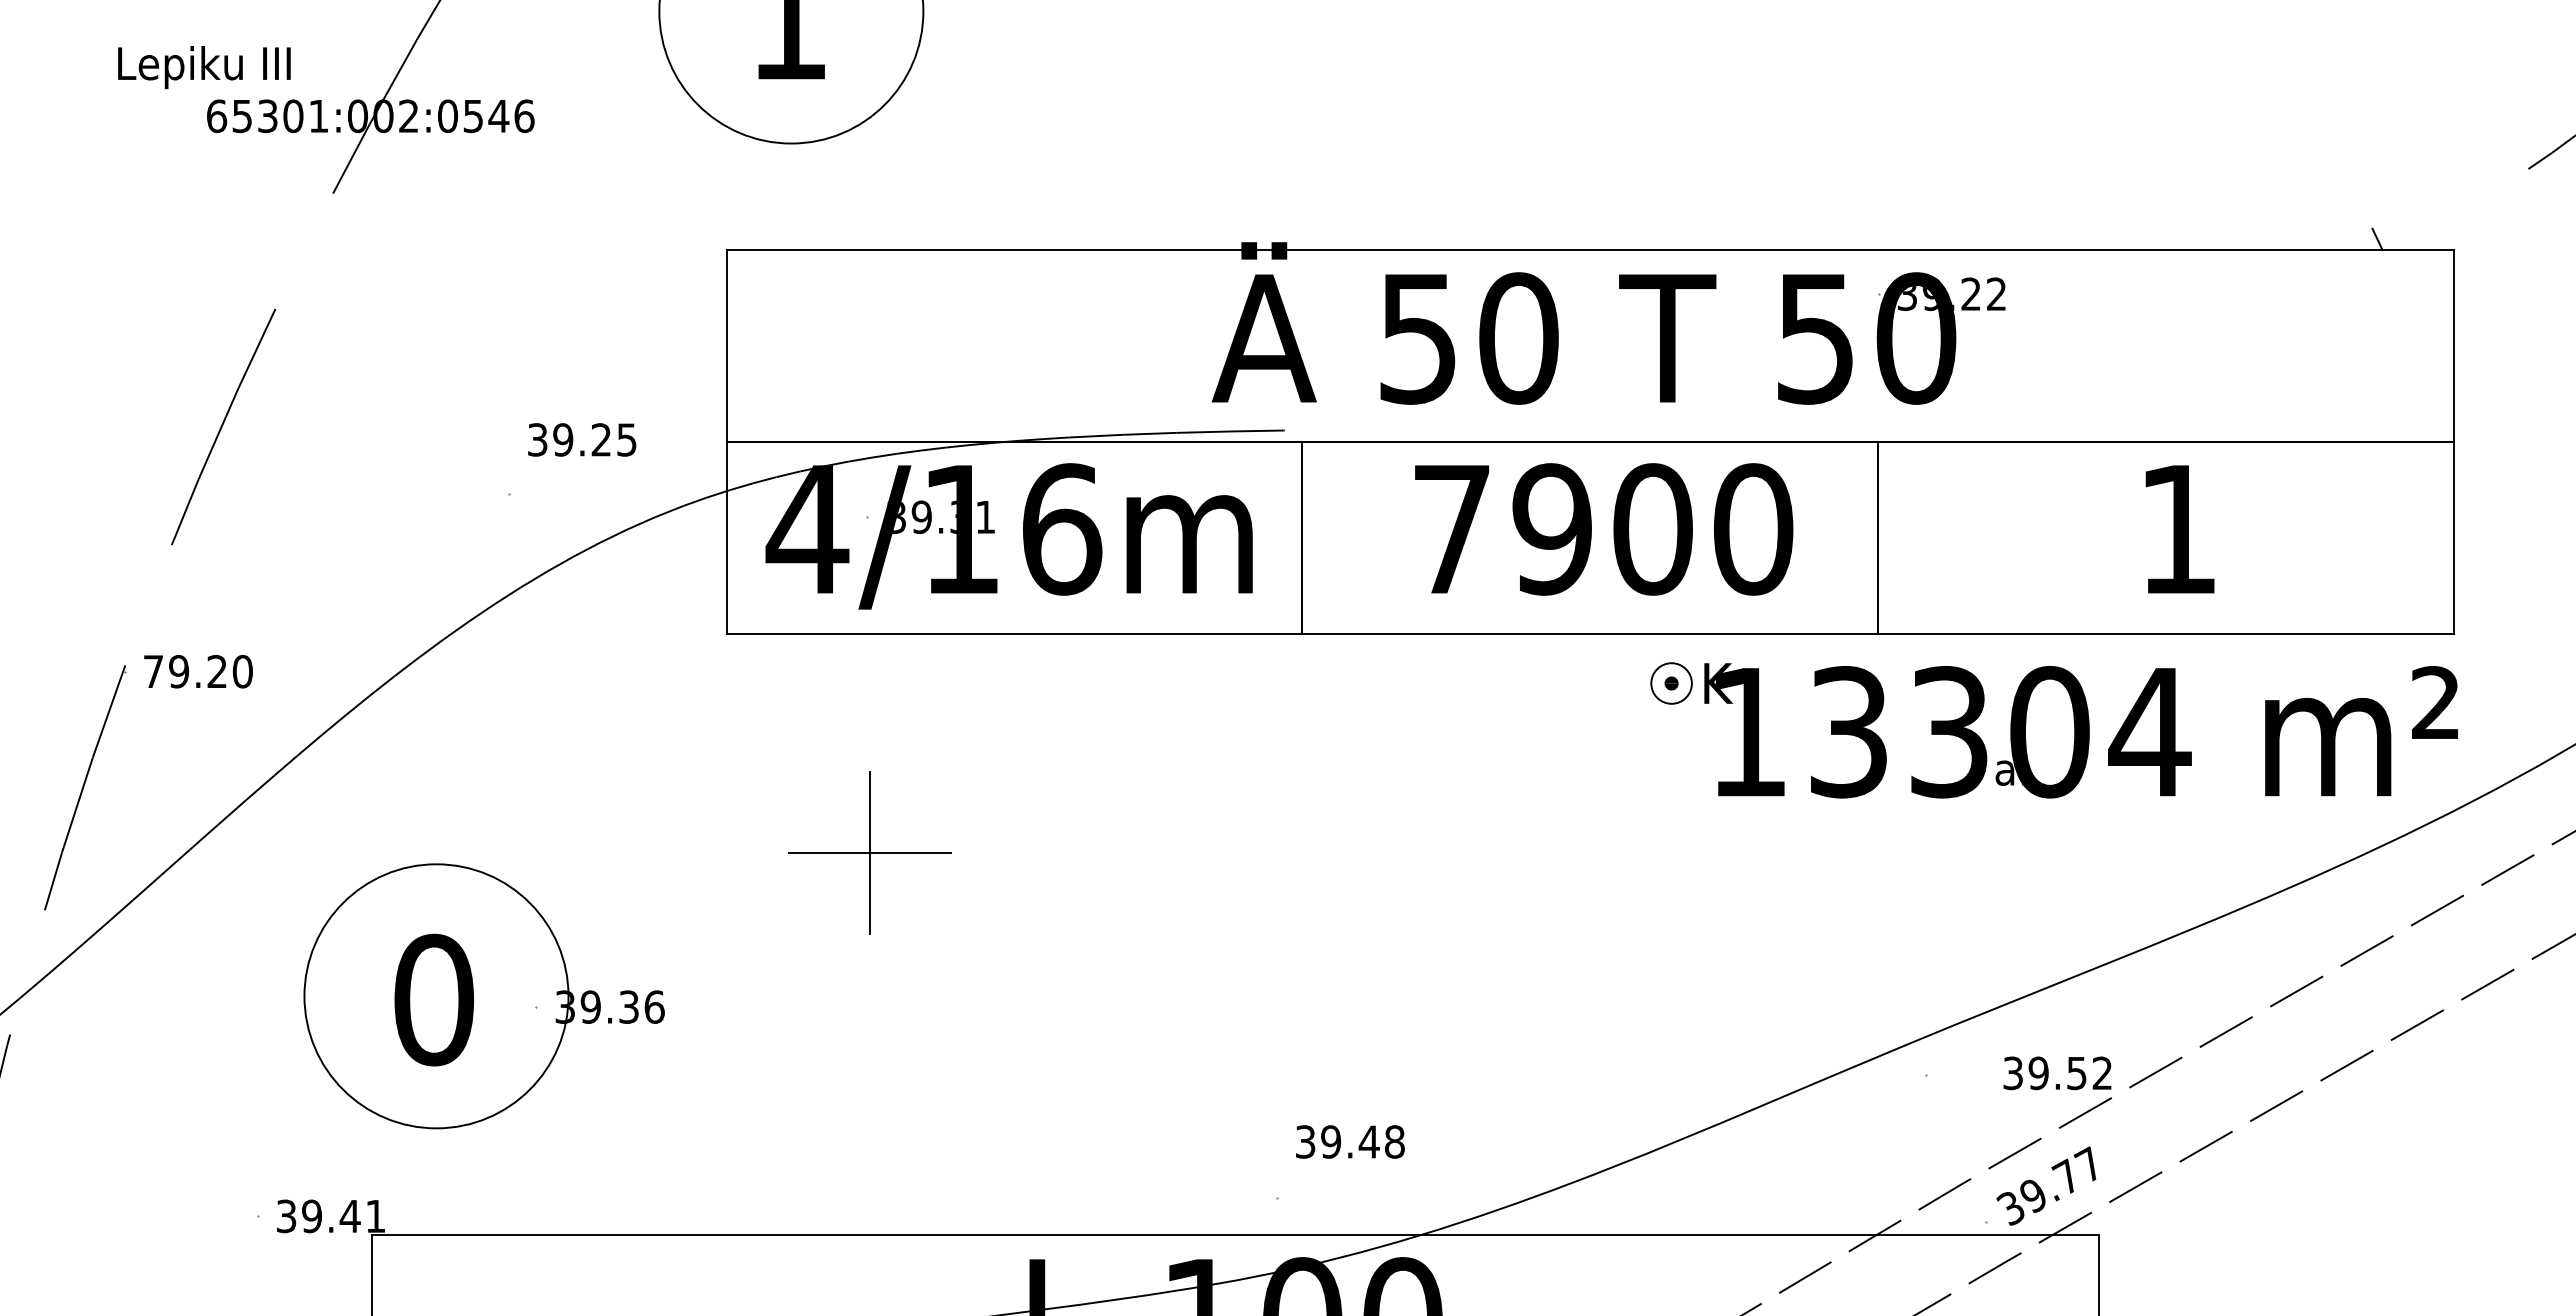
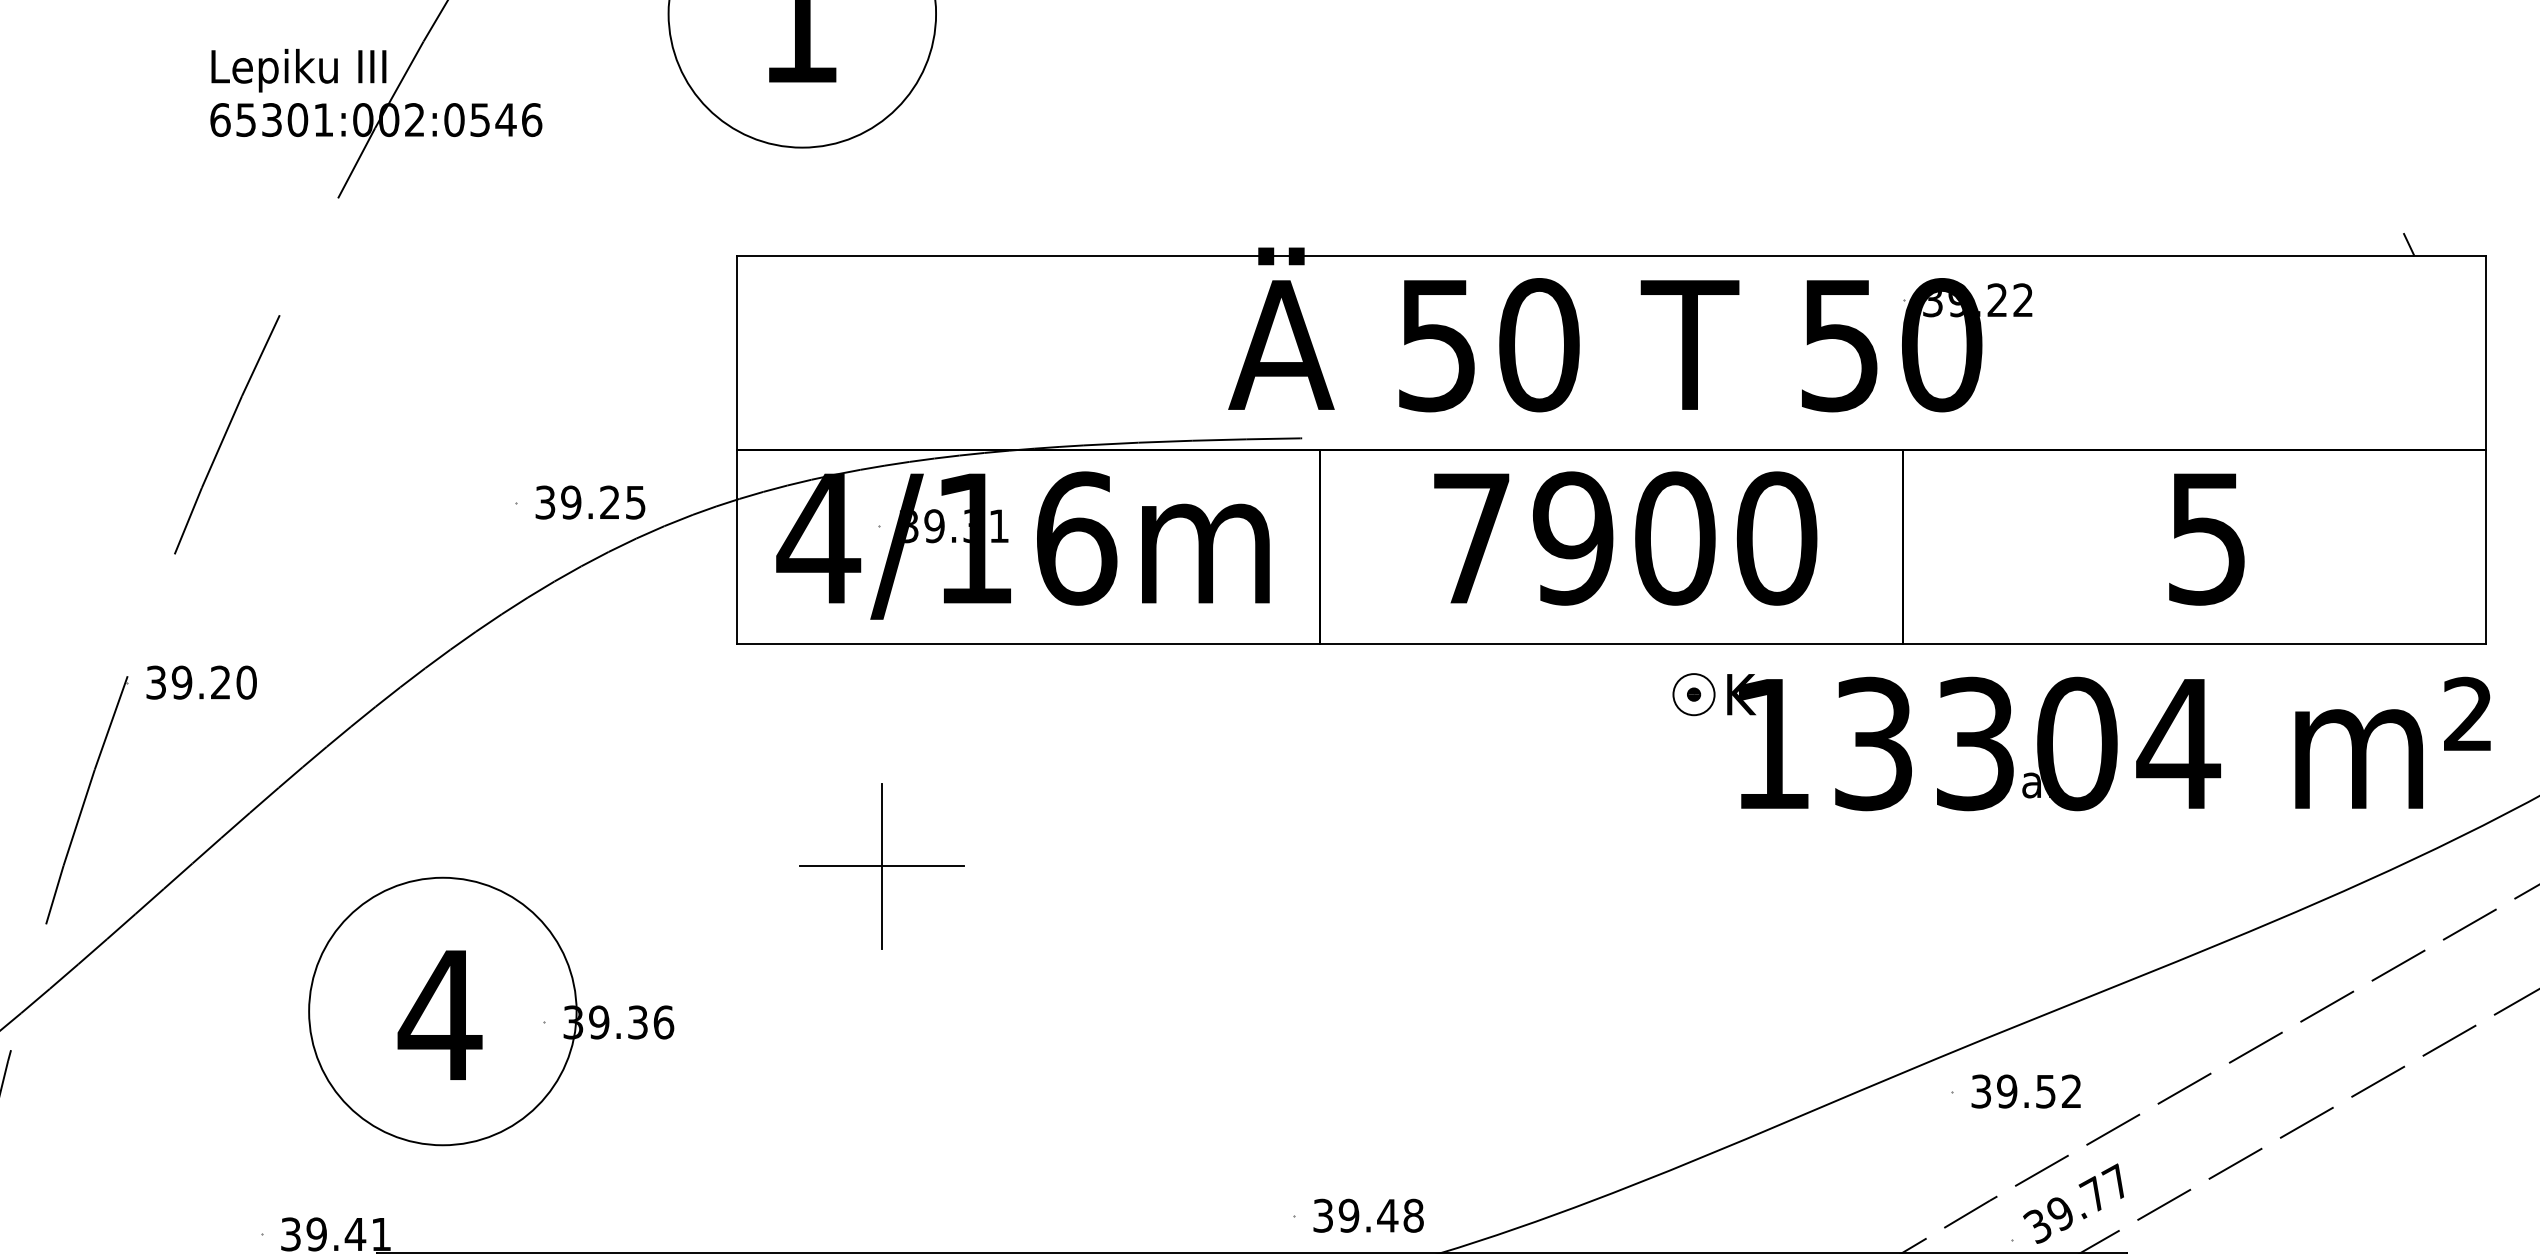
text: (204, 67) -> (299, 70), moved
text: (582, 439) -> (590, 502), moved
text: (2177, 530) -> (2206, 539), 1 -> 5
text: (153, 671) -> (156, 682), 79.20 -> 39.20
text: (433, 999) -> (439, 1014), 0 -> 4
text: (2057, 1073) -> (2026, 1091), moved
text: (1350, 1141) -> (1368, 1215), moved

